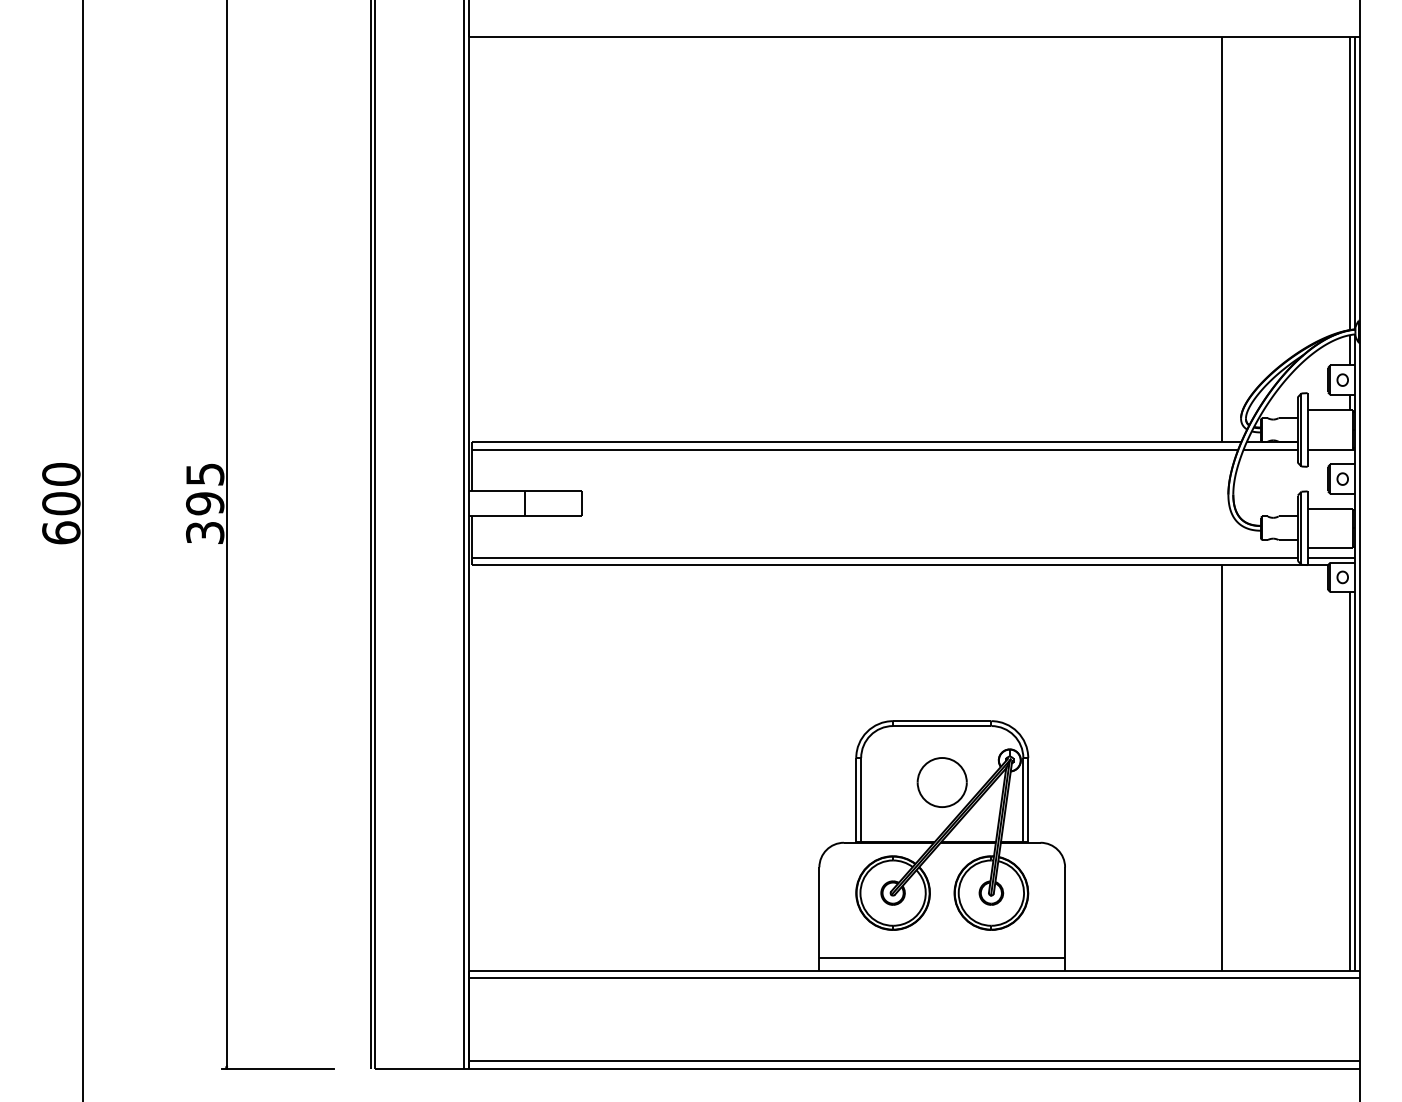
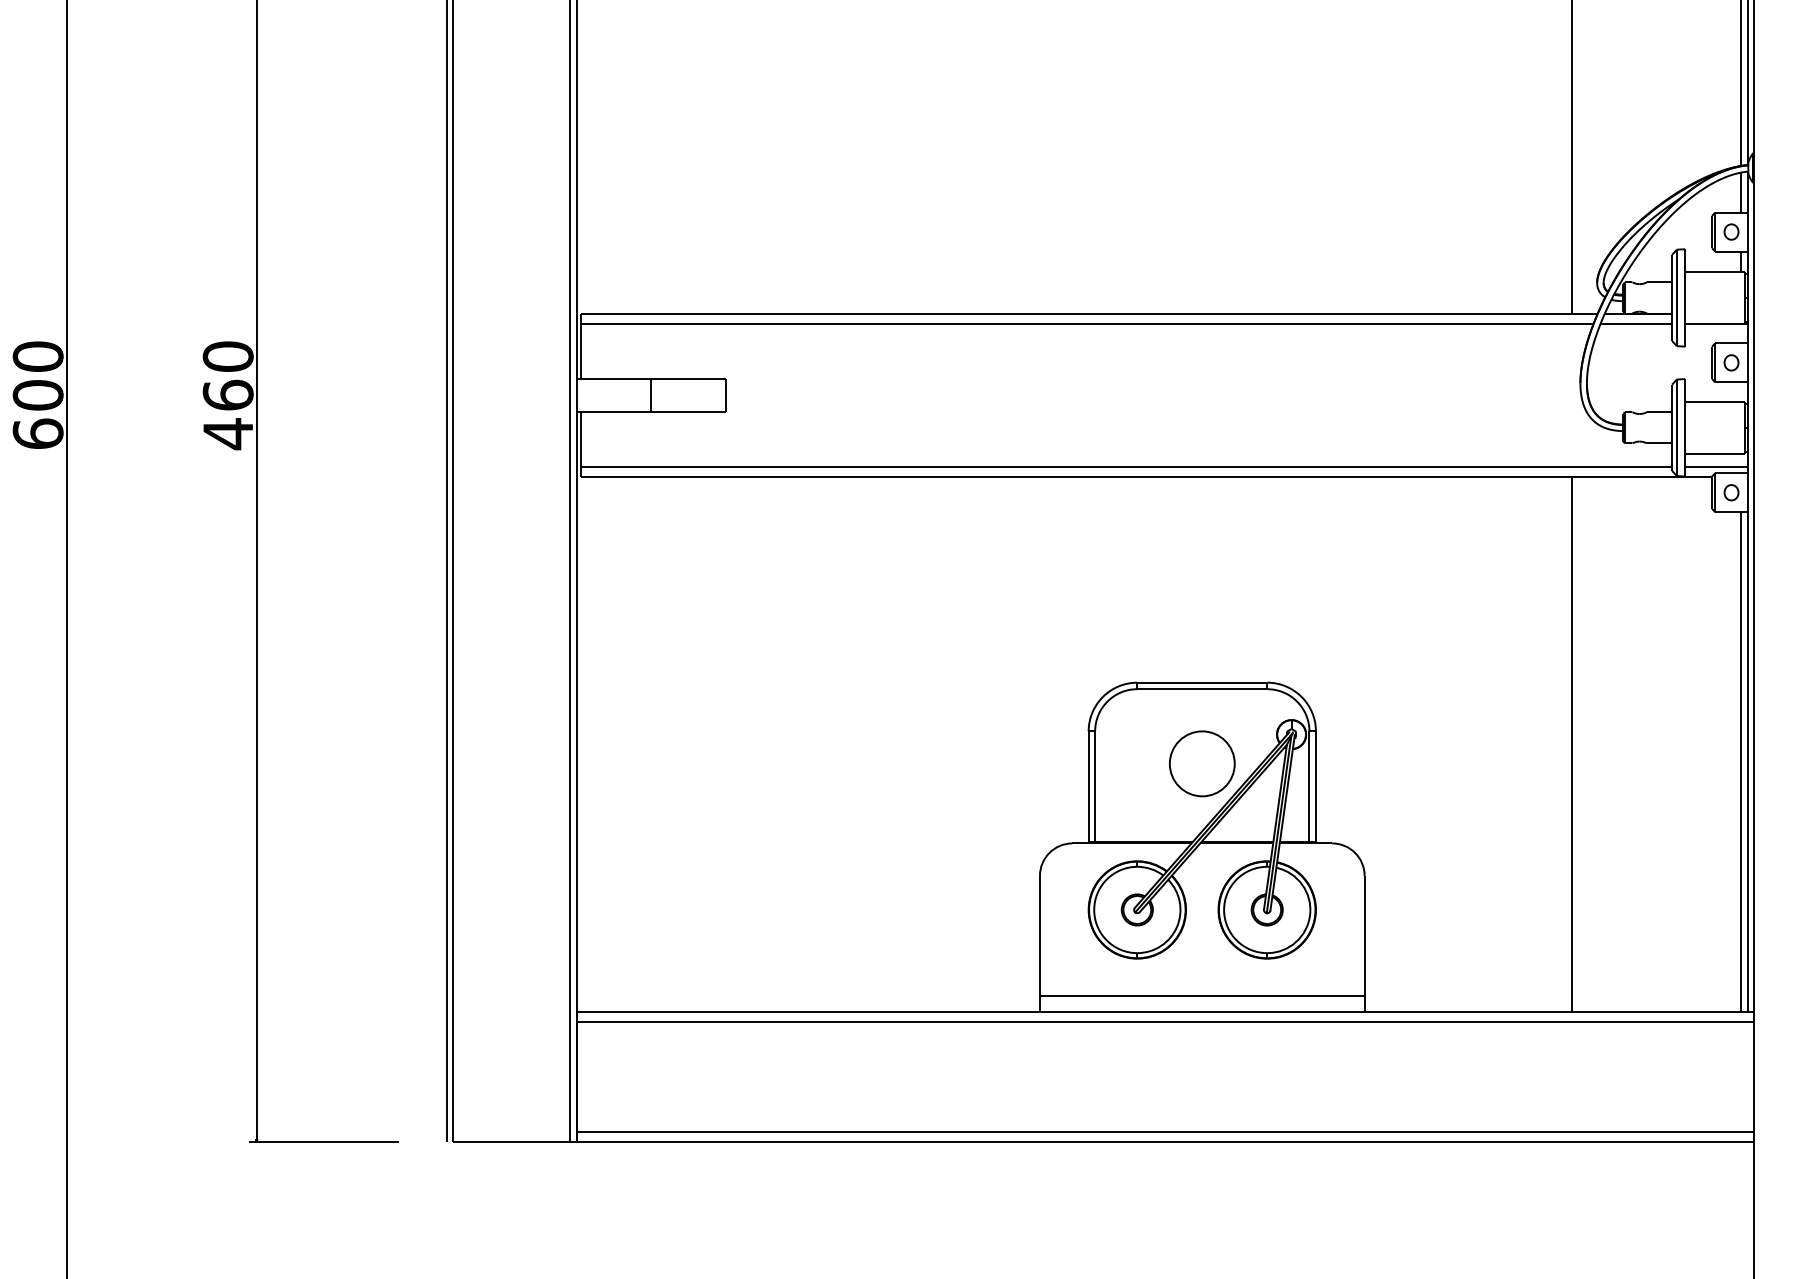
text: (205, 504) -> (228, 396), 395 -> 460

